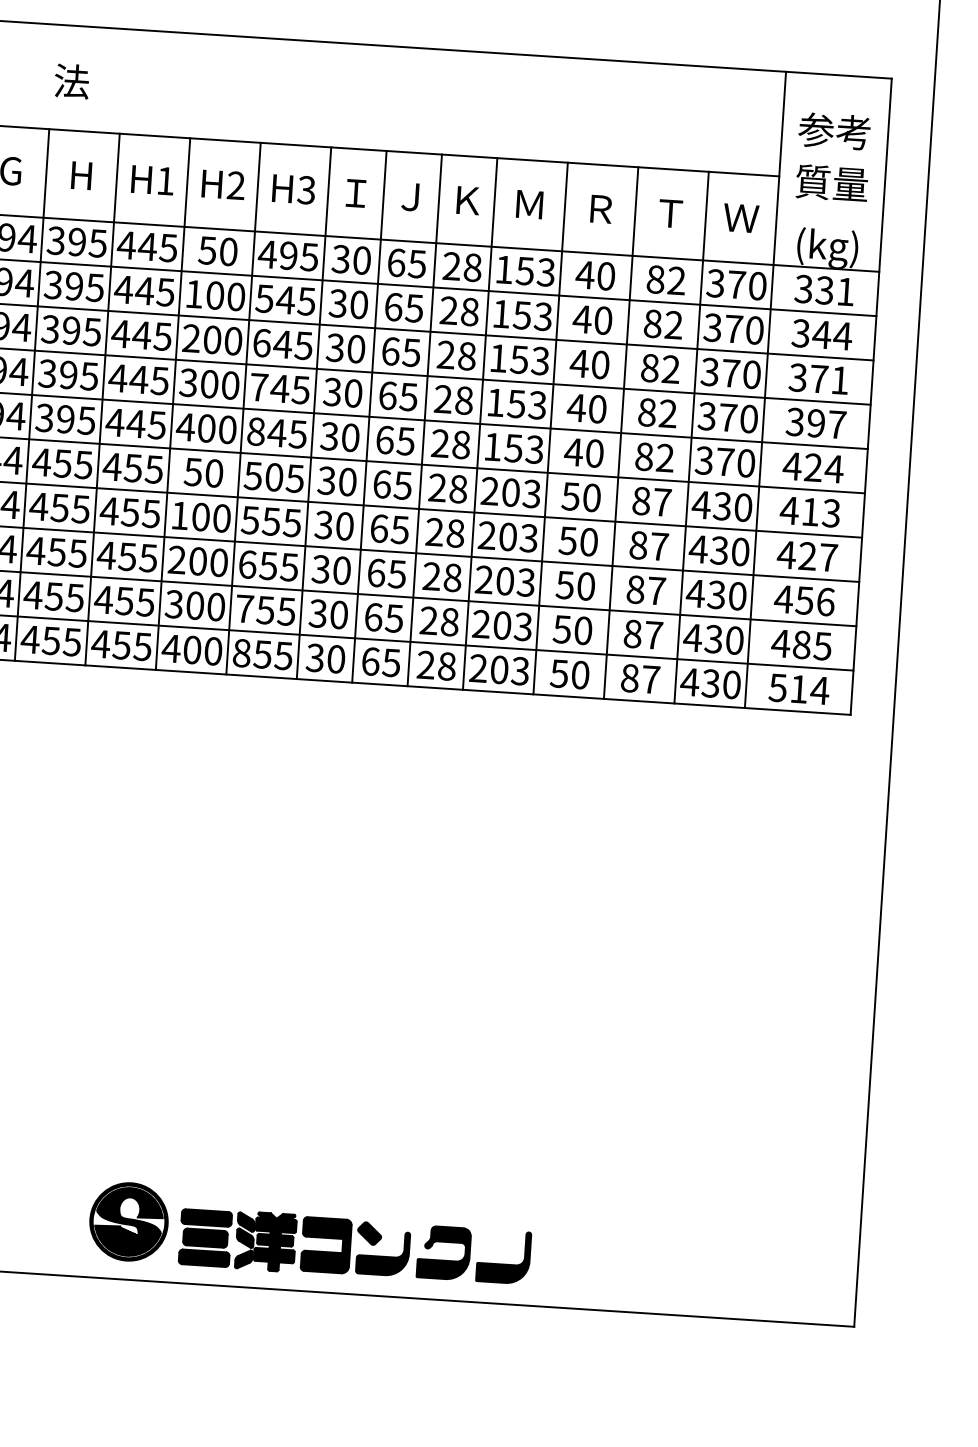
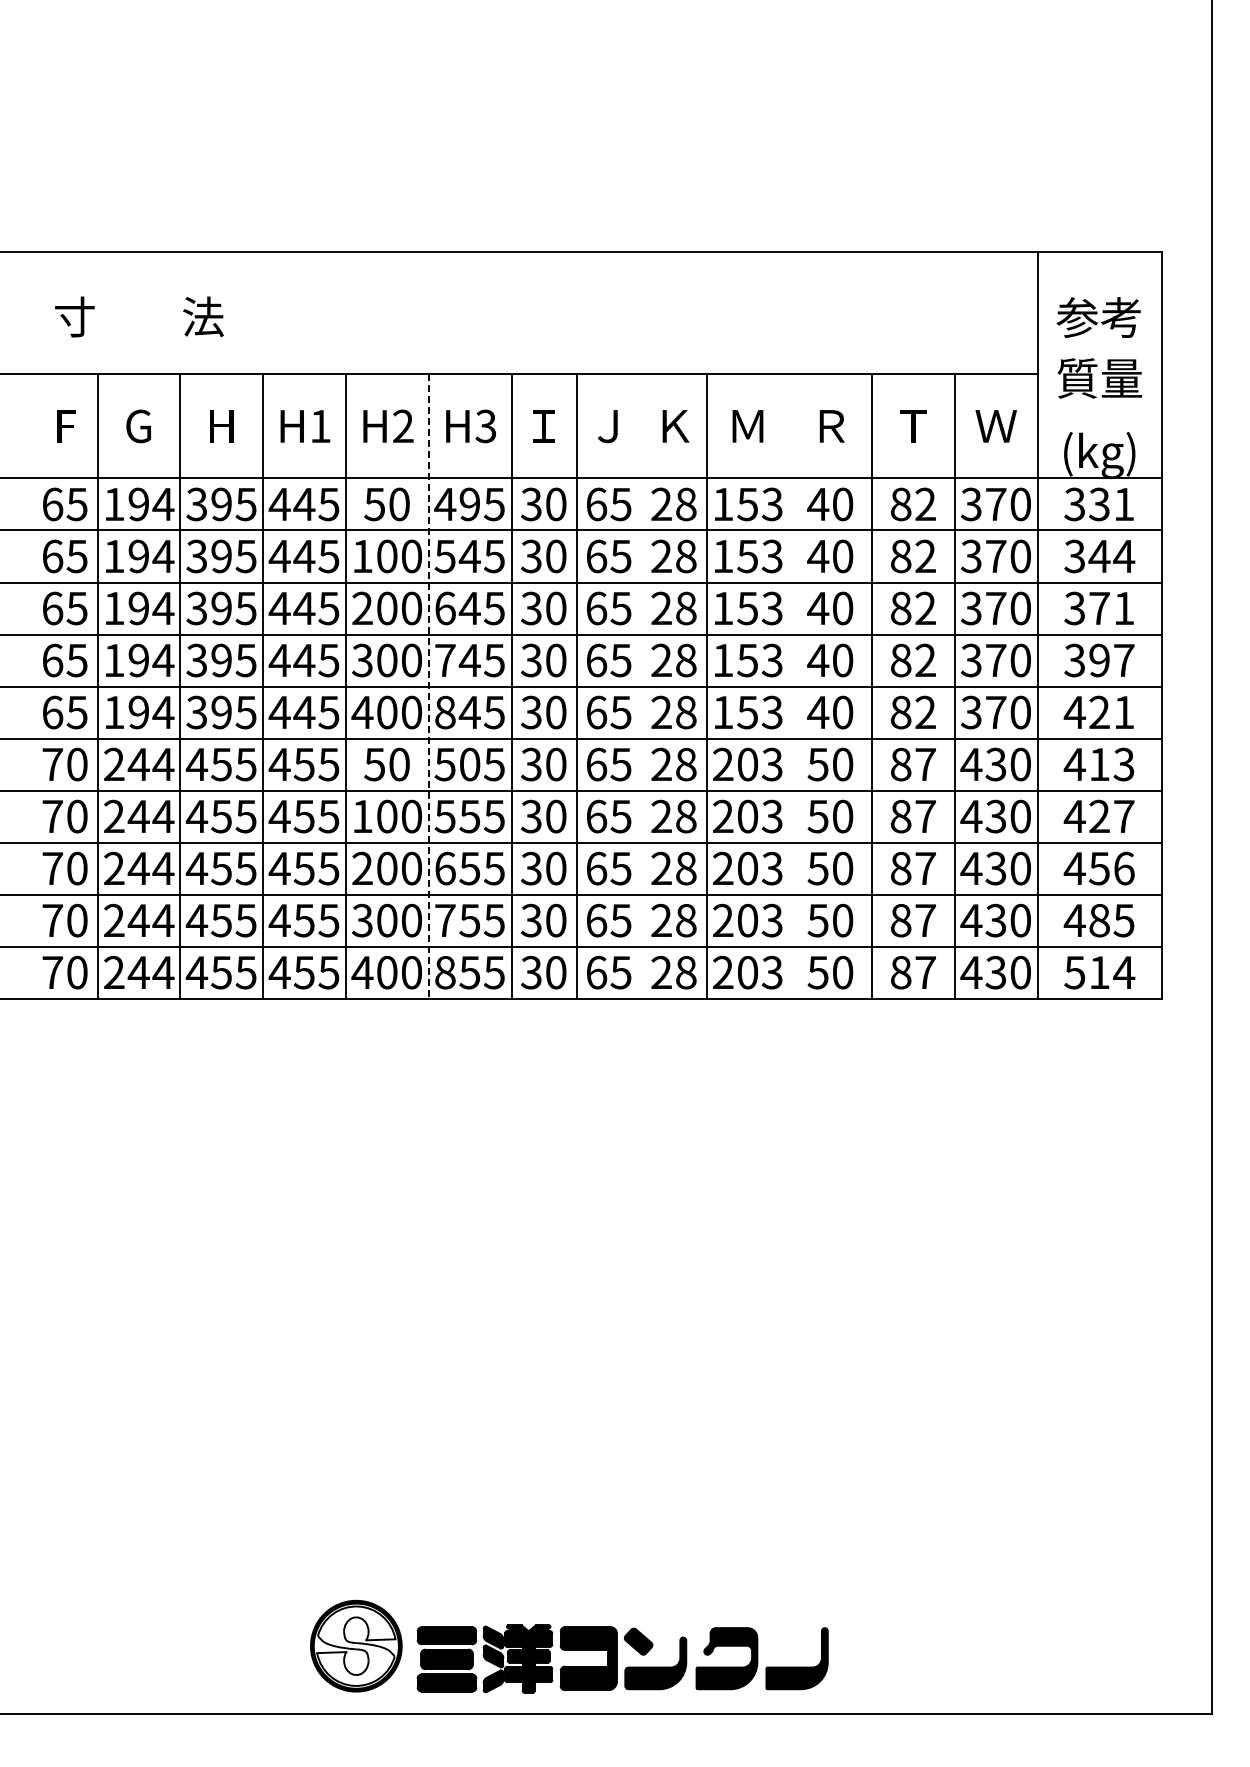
line: (243, 409) -> (428, 687), solid -> dashed
line: (424, 420) -> (641, 686), removed
line: (550, 428) -> (789, 686), removed
text: (834, 469) -> (1124, 712), 424 -> 421
fill: (129, 1221) -> (356, 1645), removed

